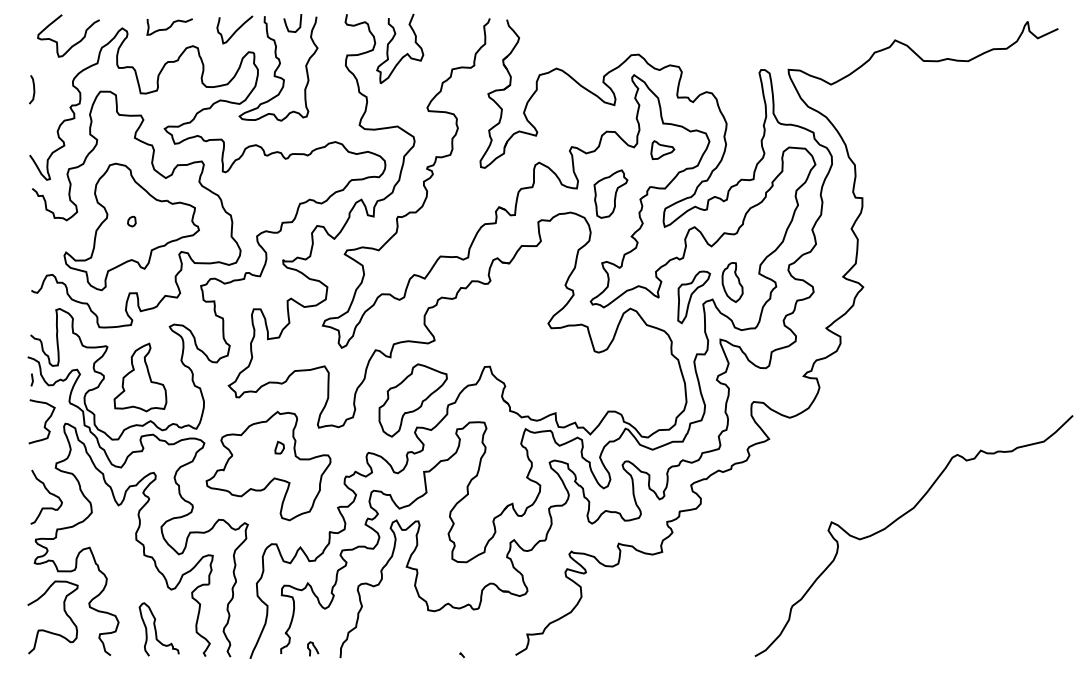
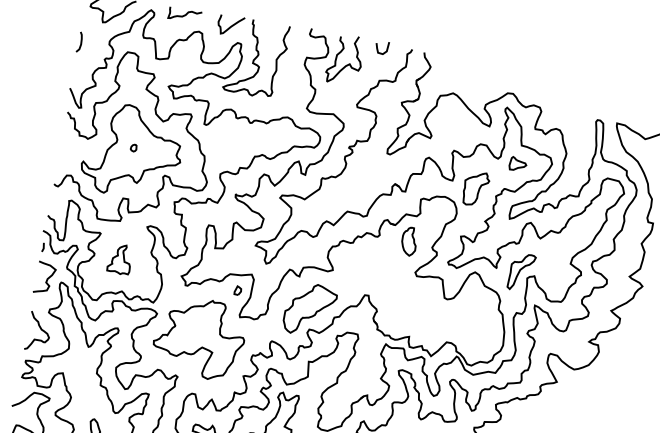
curve: (287, 25) -> (378, 48), moved
part: (732, 282) -> (409, 241), moved
part: (140, 377) -> (120, 259), size x0.6
part: (279, 447) -> (237, 290), moved

